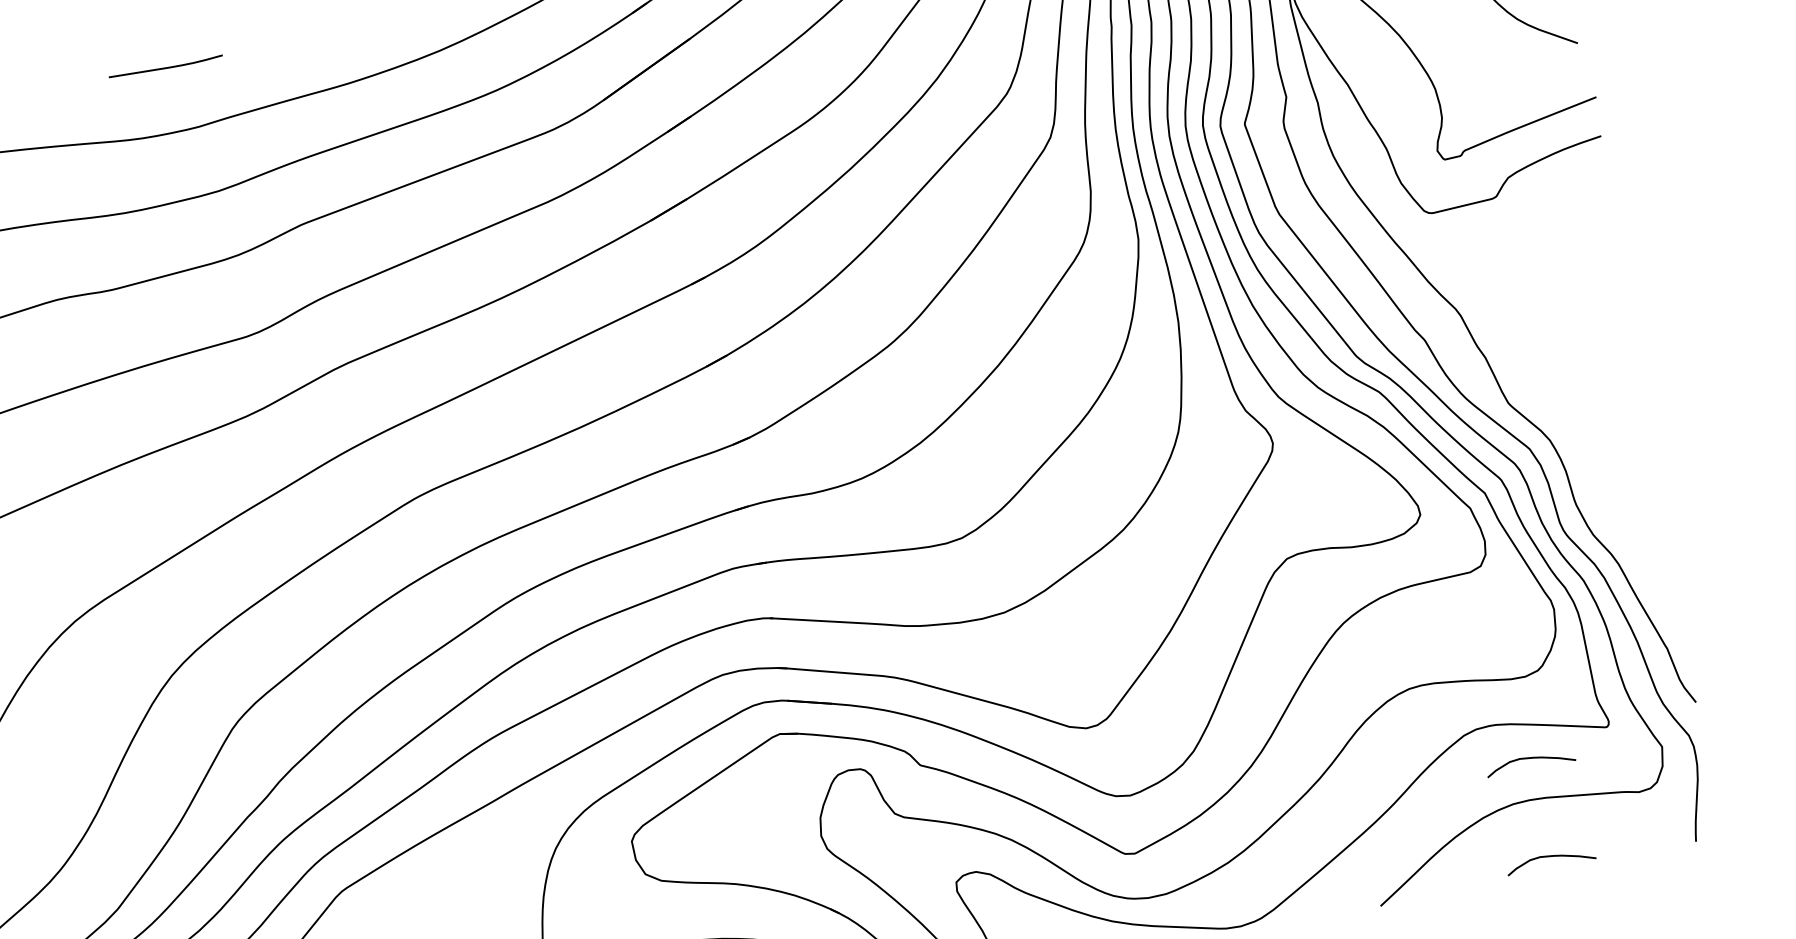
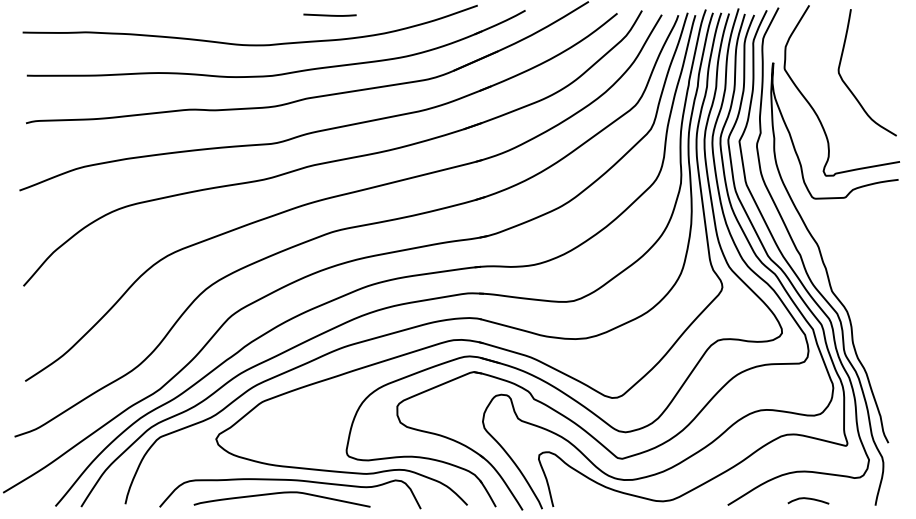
line: (164, 65) -> (329, 14), moved
curve: (1529, 759) -> (808, 453), removed

